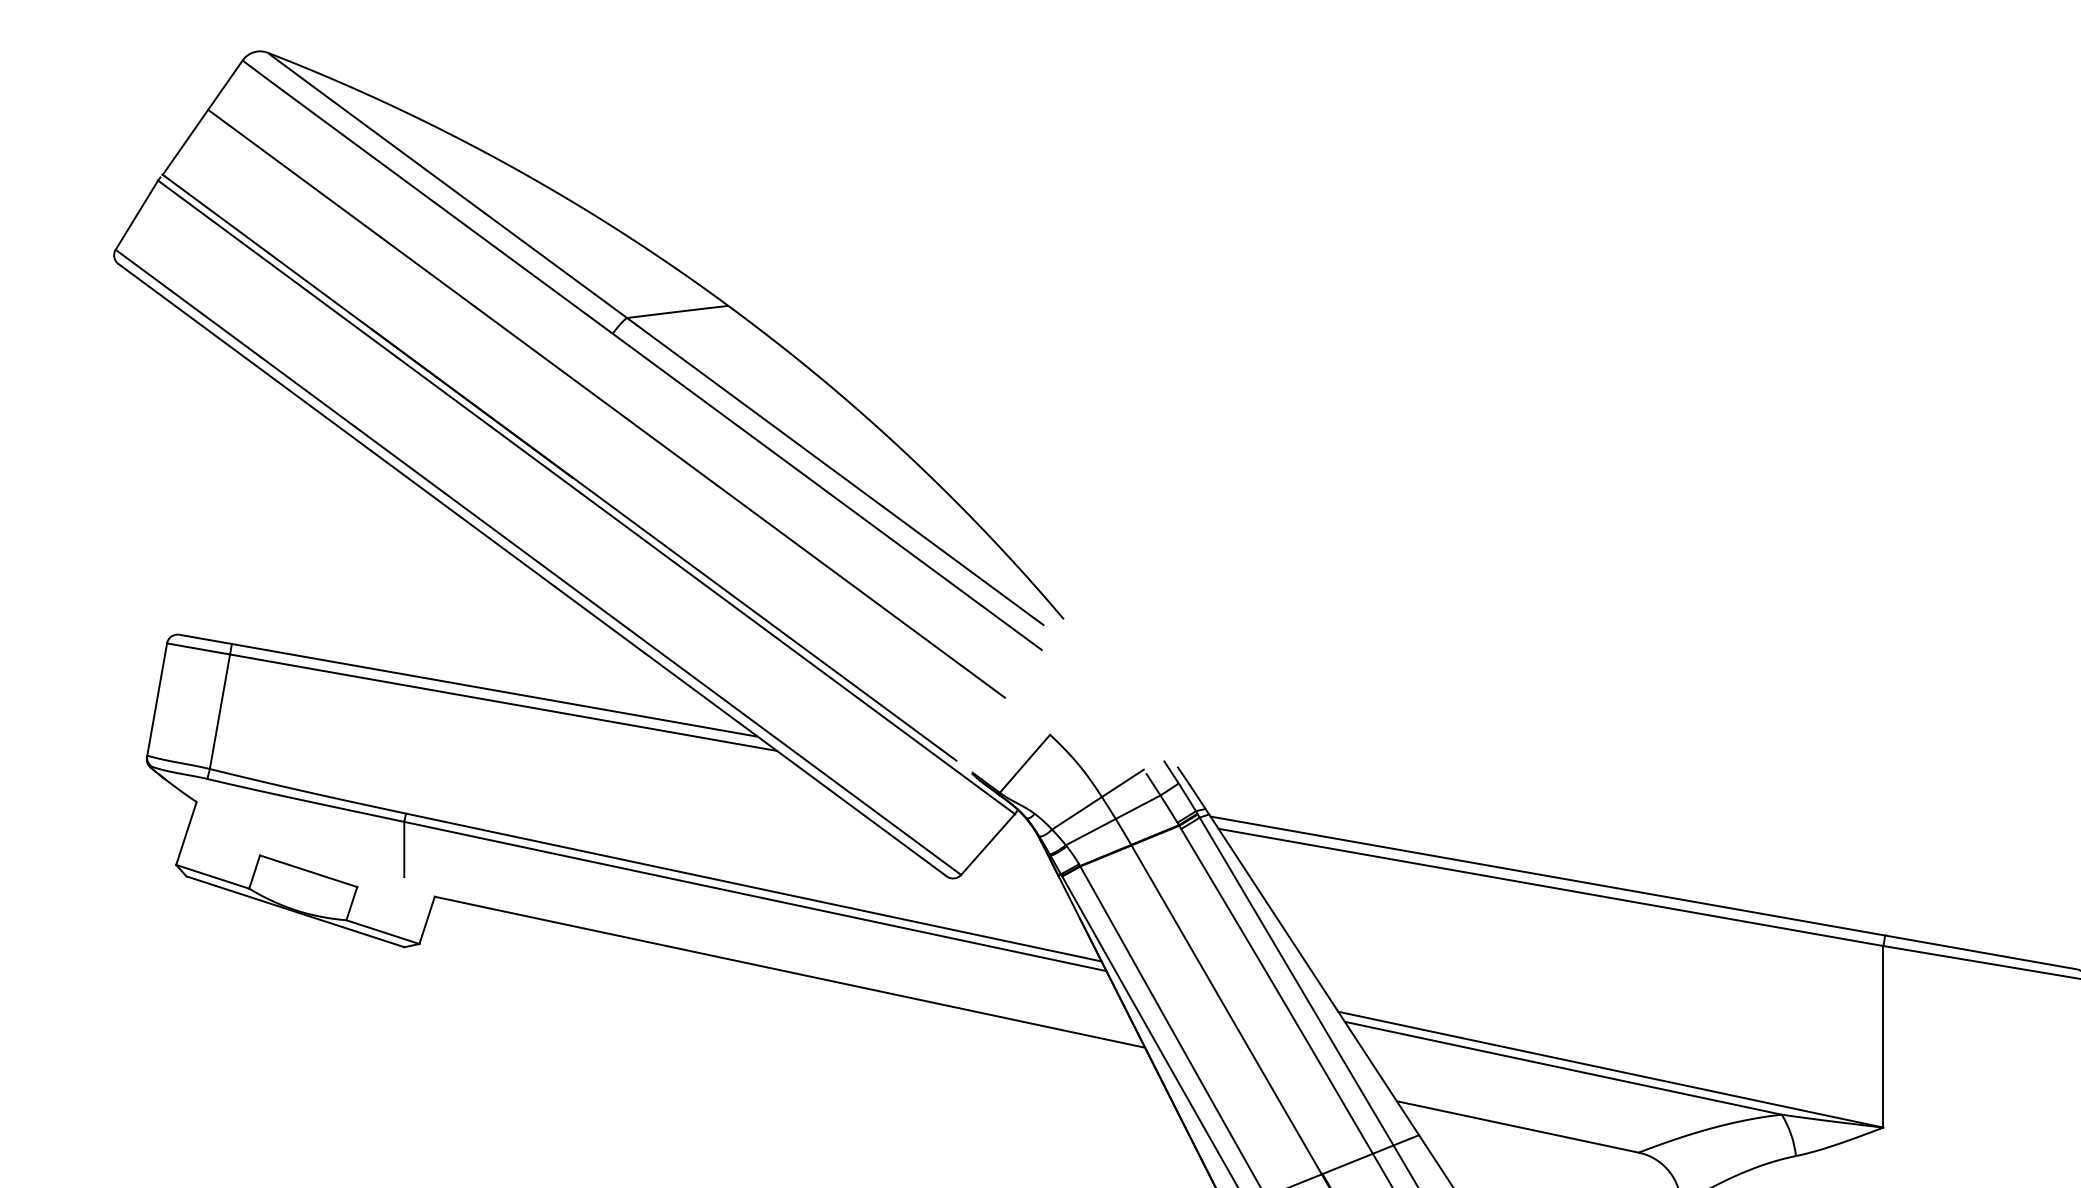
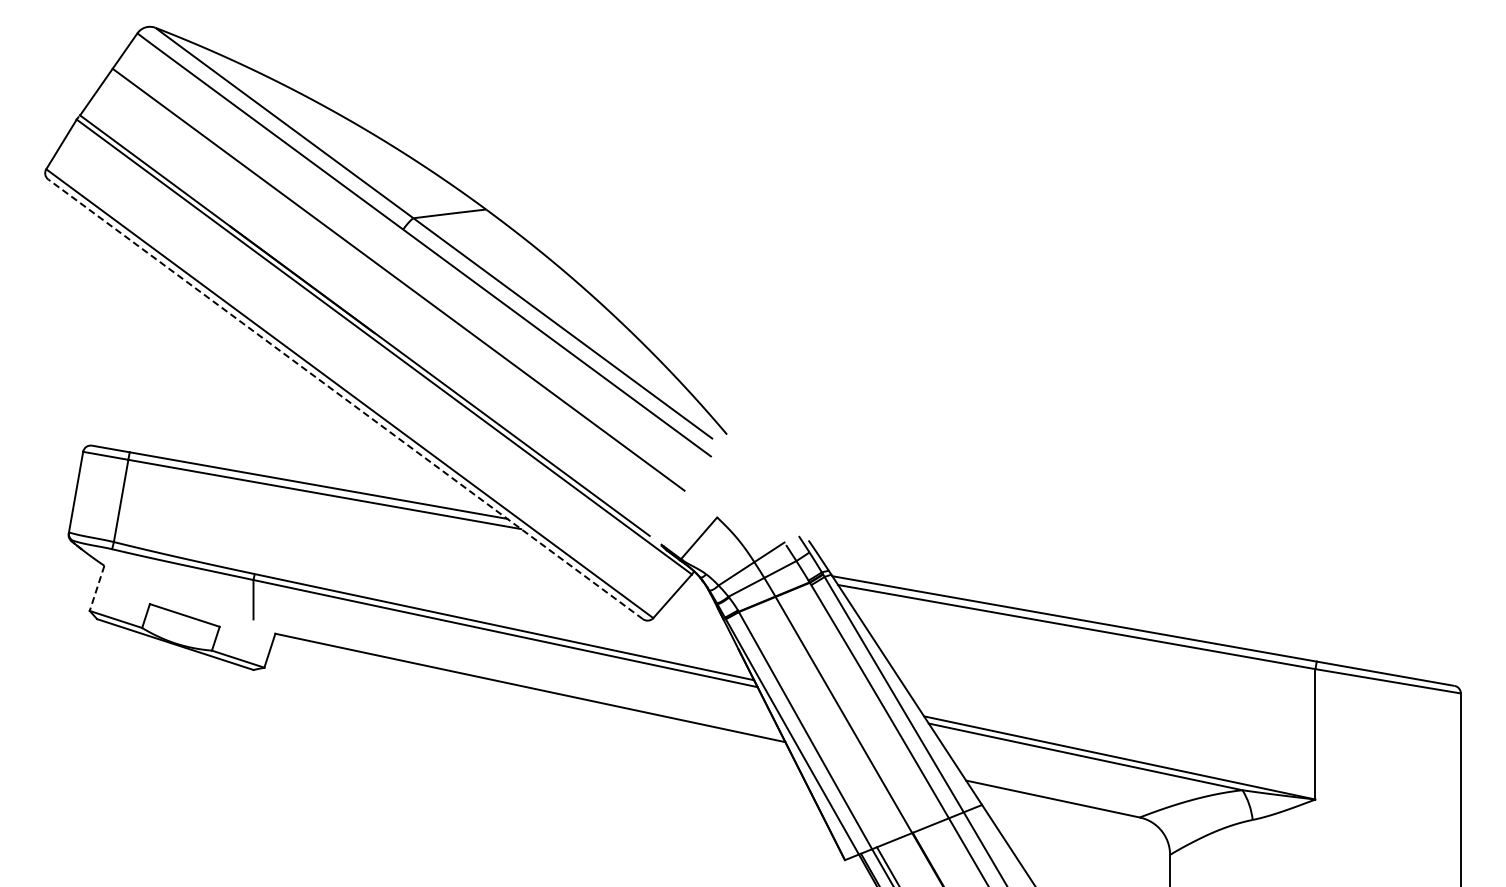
line: (532, 570) -> (345, 399), solid -> dashed
line: (187, 833) -> (97, 588), solid -> dashed

